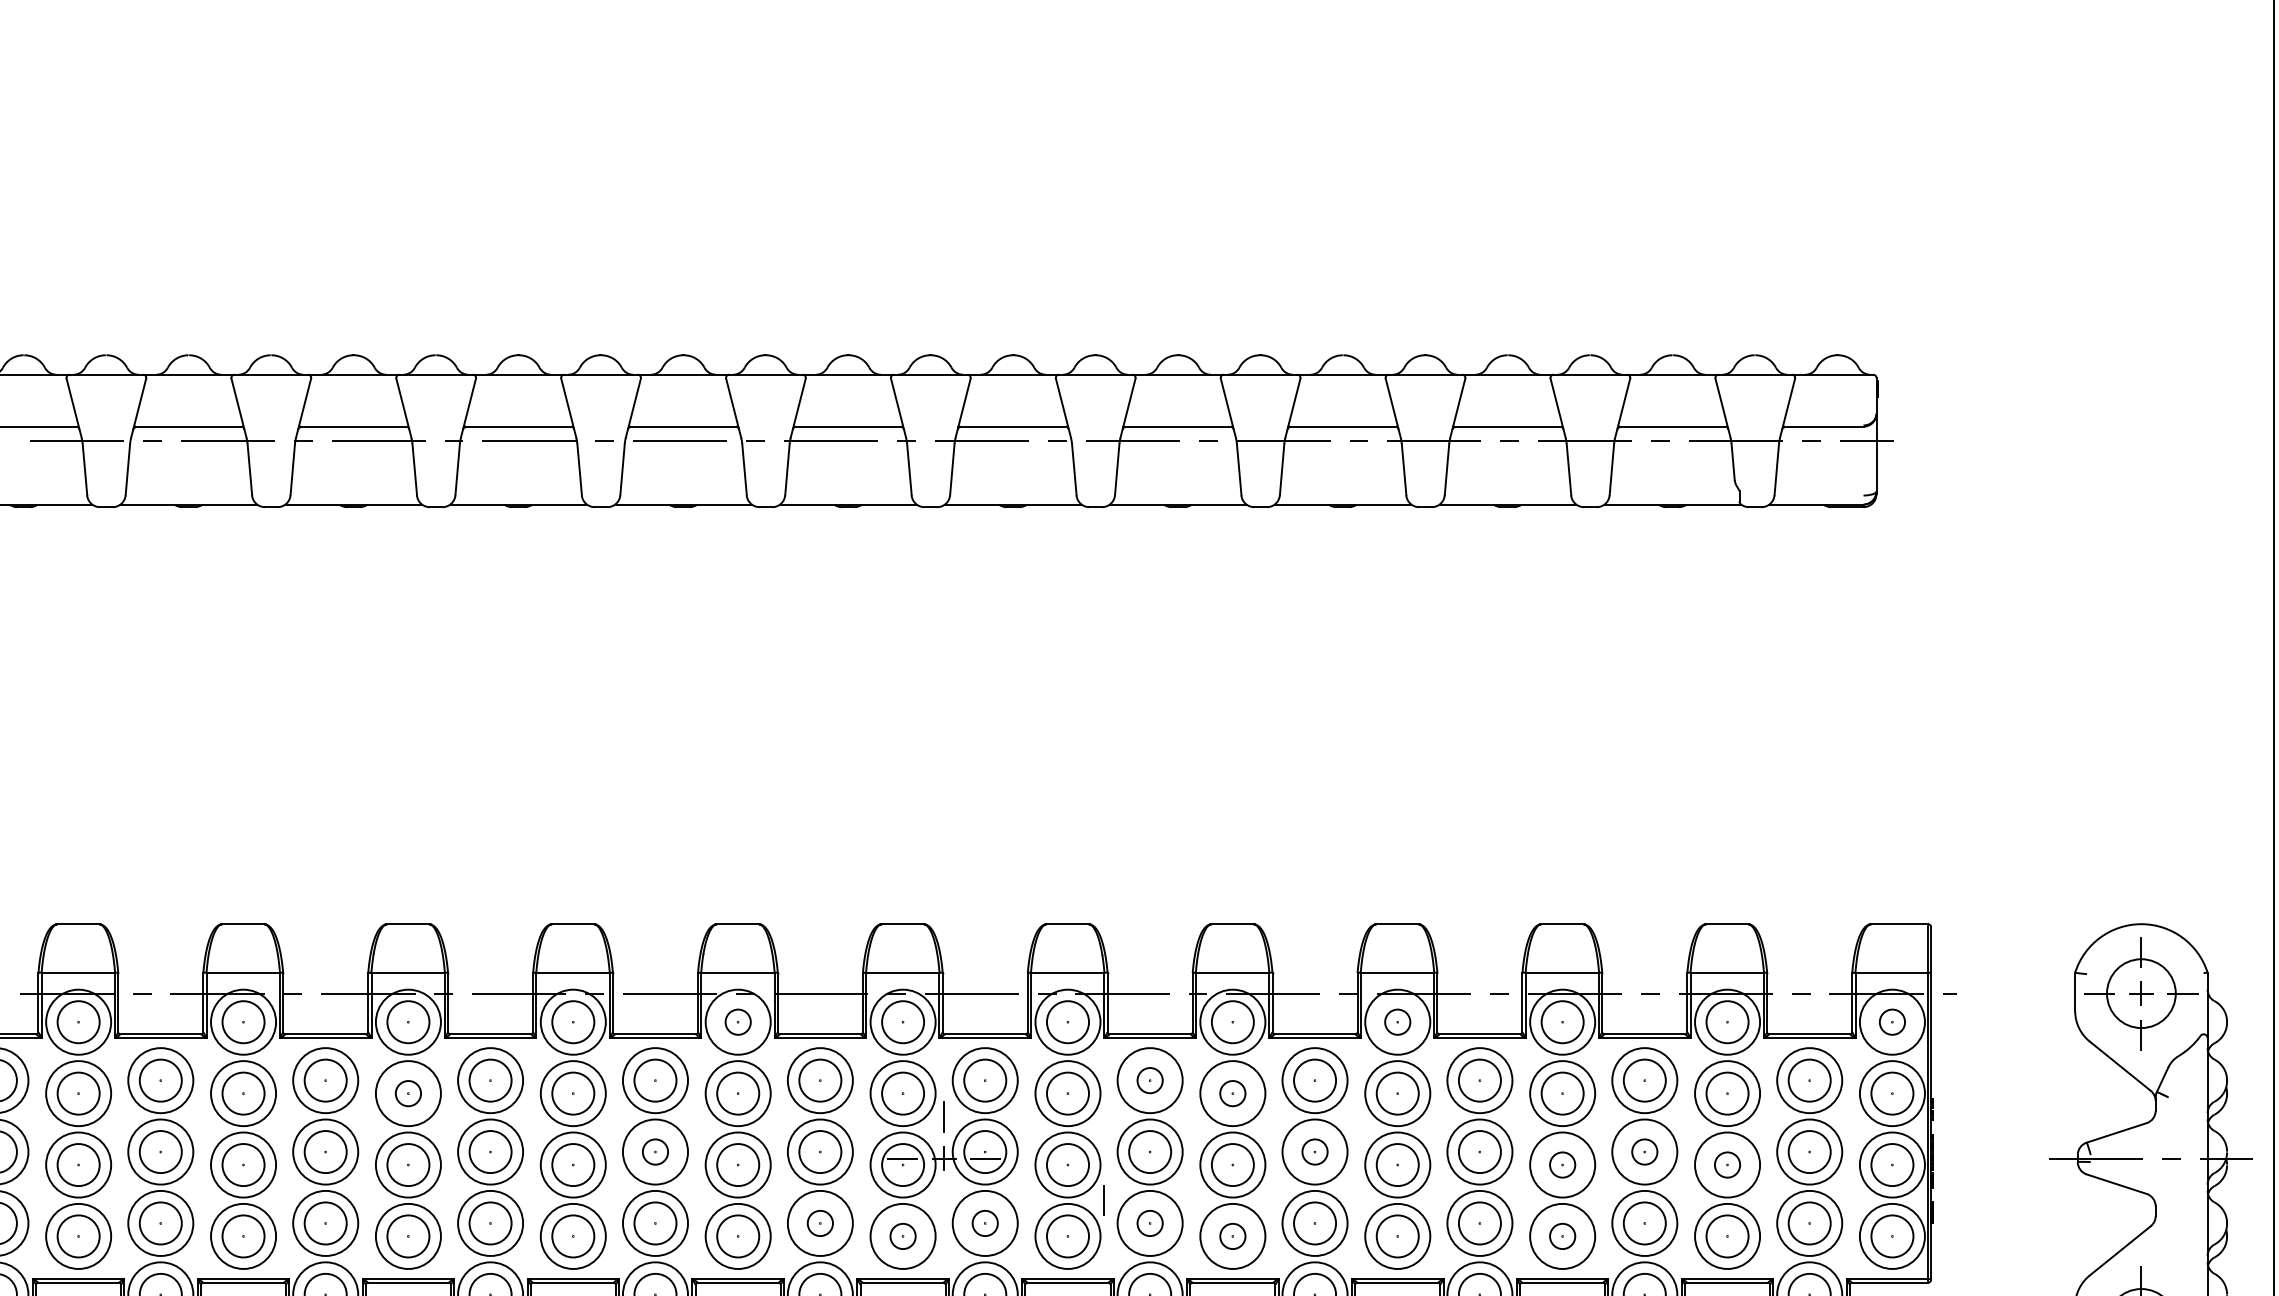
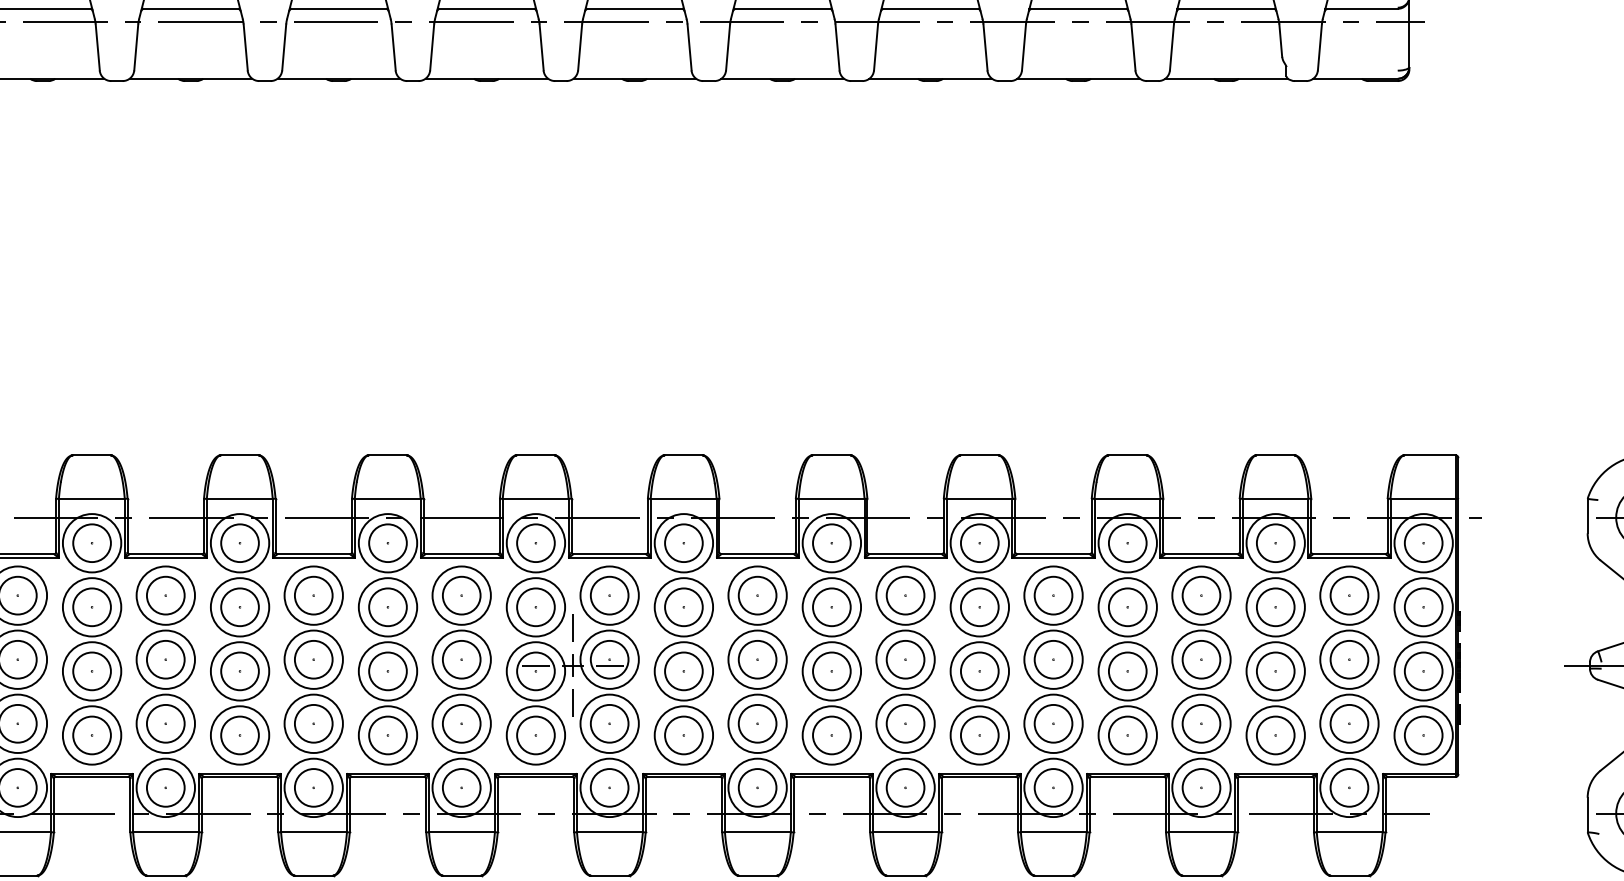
circle: (738, 1022) -> (388, 543), size x1.67
circle: (1397, 1022) -> (979, 543), size x1.67
circle: (1892, 1022) -> (1423, 543), size x1.67
circle: (1150, 1080) -> (757, 595), size x1.67
circle: (408, 1093) -> (92, 607), size x1.67
circle: (1232, 1093) -> (831, 607), size x1.67
circle: (655, 1152) -> (313, 660), size x1.67
circle: (1315, 1152) -> (906, 660), size x1.67
circle: (1644, 1152) -> (1201, 660), size x1.67
circle: (1562, 1165) -> (1127, 671), size x1.67
circle: (1727, 1165) -> (1275, 671), size x1.67
line: (1103, 1200) -> (572, 703), moved
circle: (820, 1223) -> (461, 723), size x1.67
circle: (985, 1223) -> (609, 723), size x1.67
circle: (1150, 1223) -> (757, 723), size x1.67
circle: (903, 1236) -> (536, 735), size x1.67
circle: (1232, 1236) -> (831, 735), size x1.67
circle: (1562, 1236) -> (1127, 735), size x1.67

